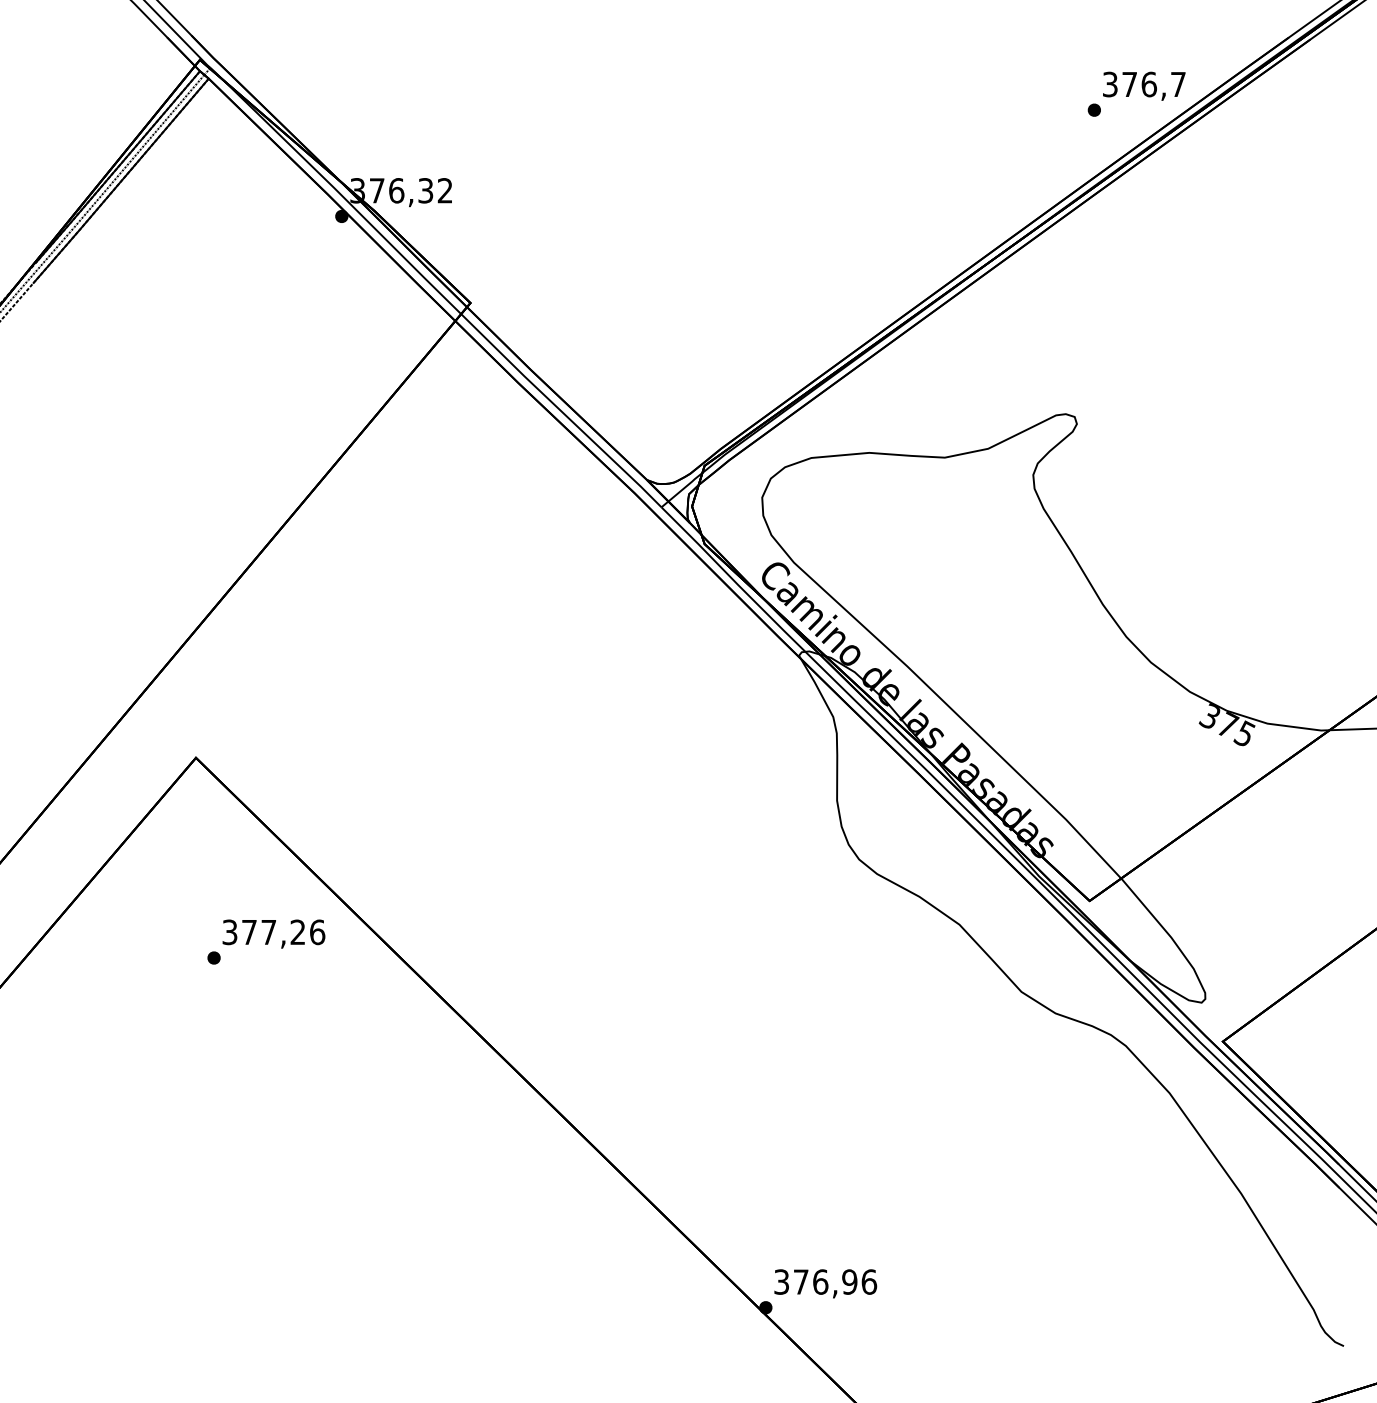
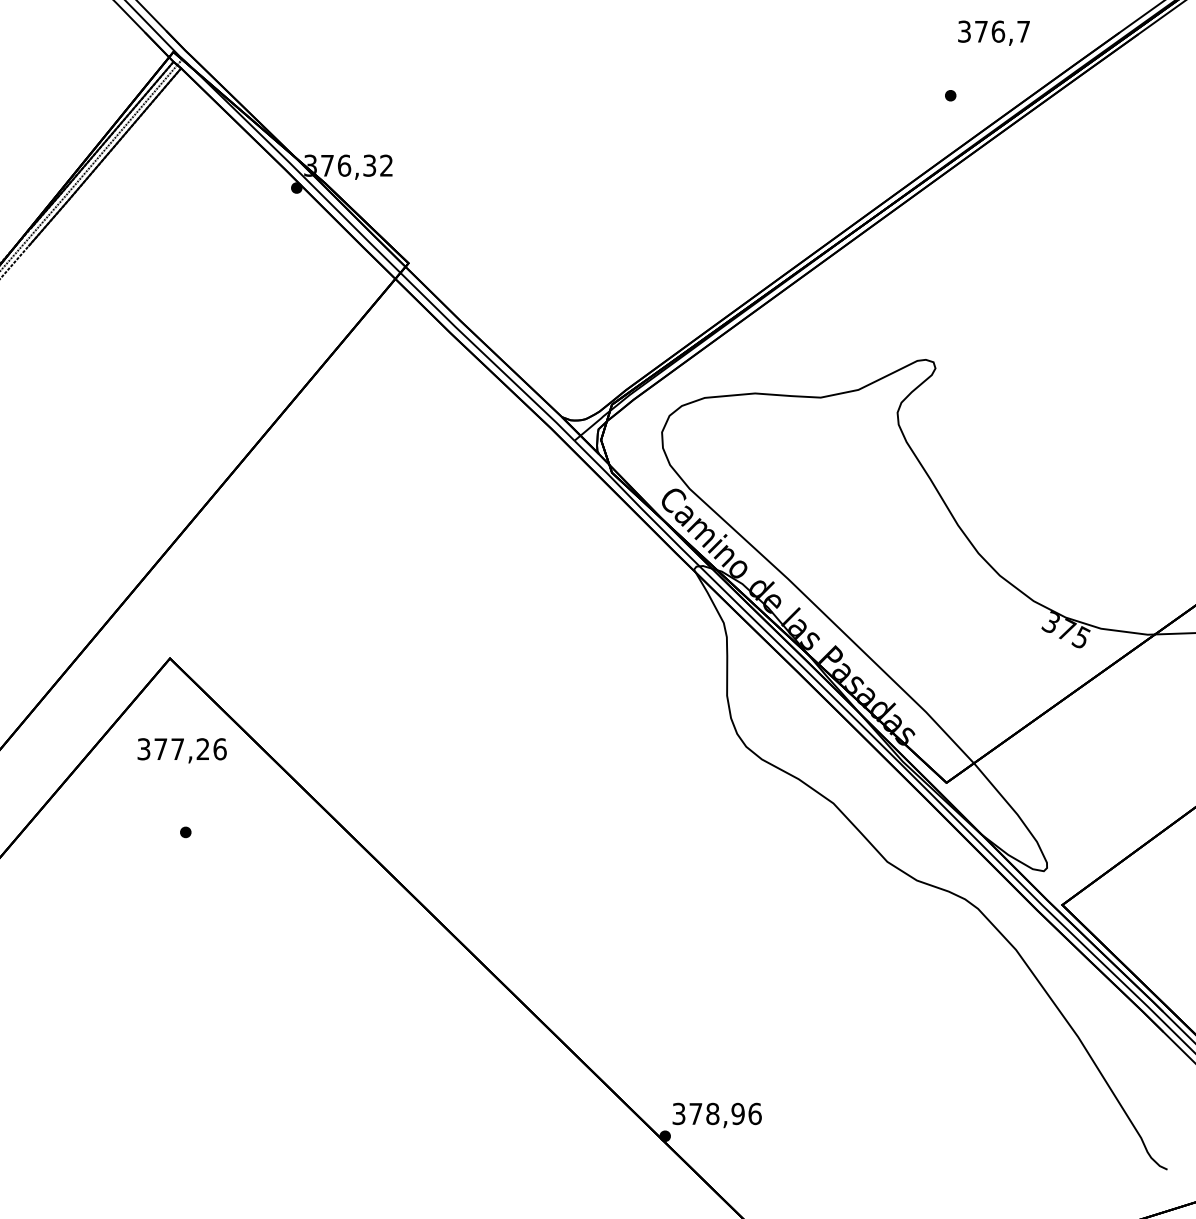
text: (1144, 85) -> (994, 32), moved
text: (273, 933) -> (181, 750), moved
text: (820, 1281) -> (712, 1113), 376,96 -> 378,96

